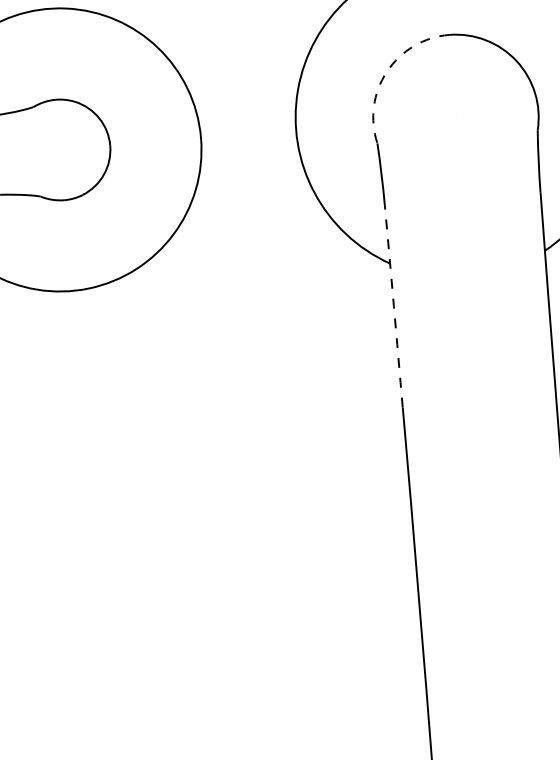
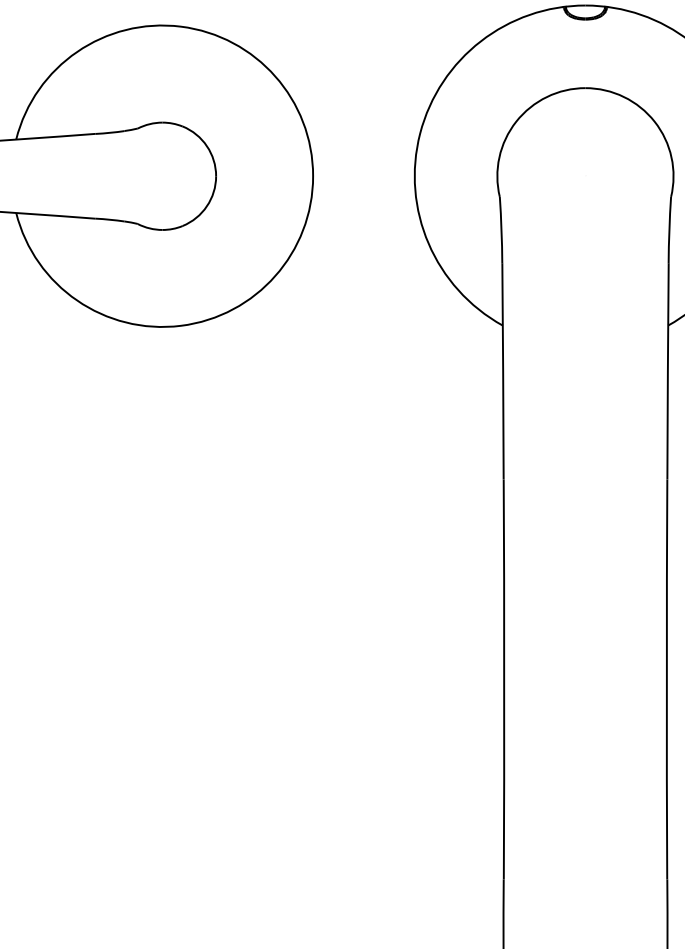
arc: (387, 71) -> (516, 121), dashed -> solid
arc: (394, 306) -> (503, 371), dashed -> solid

